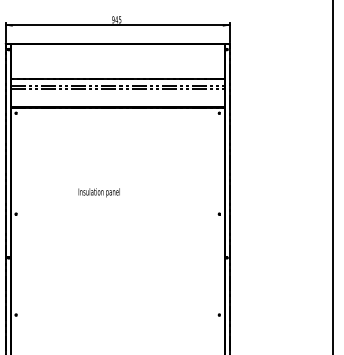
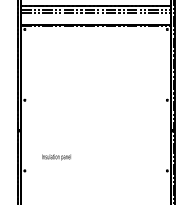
text: (98, 192) -> (55, 157), moved

